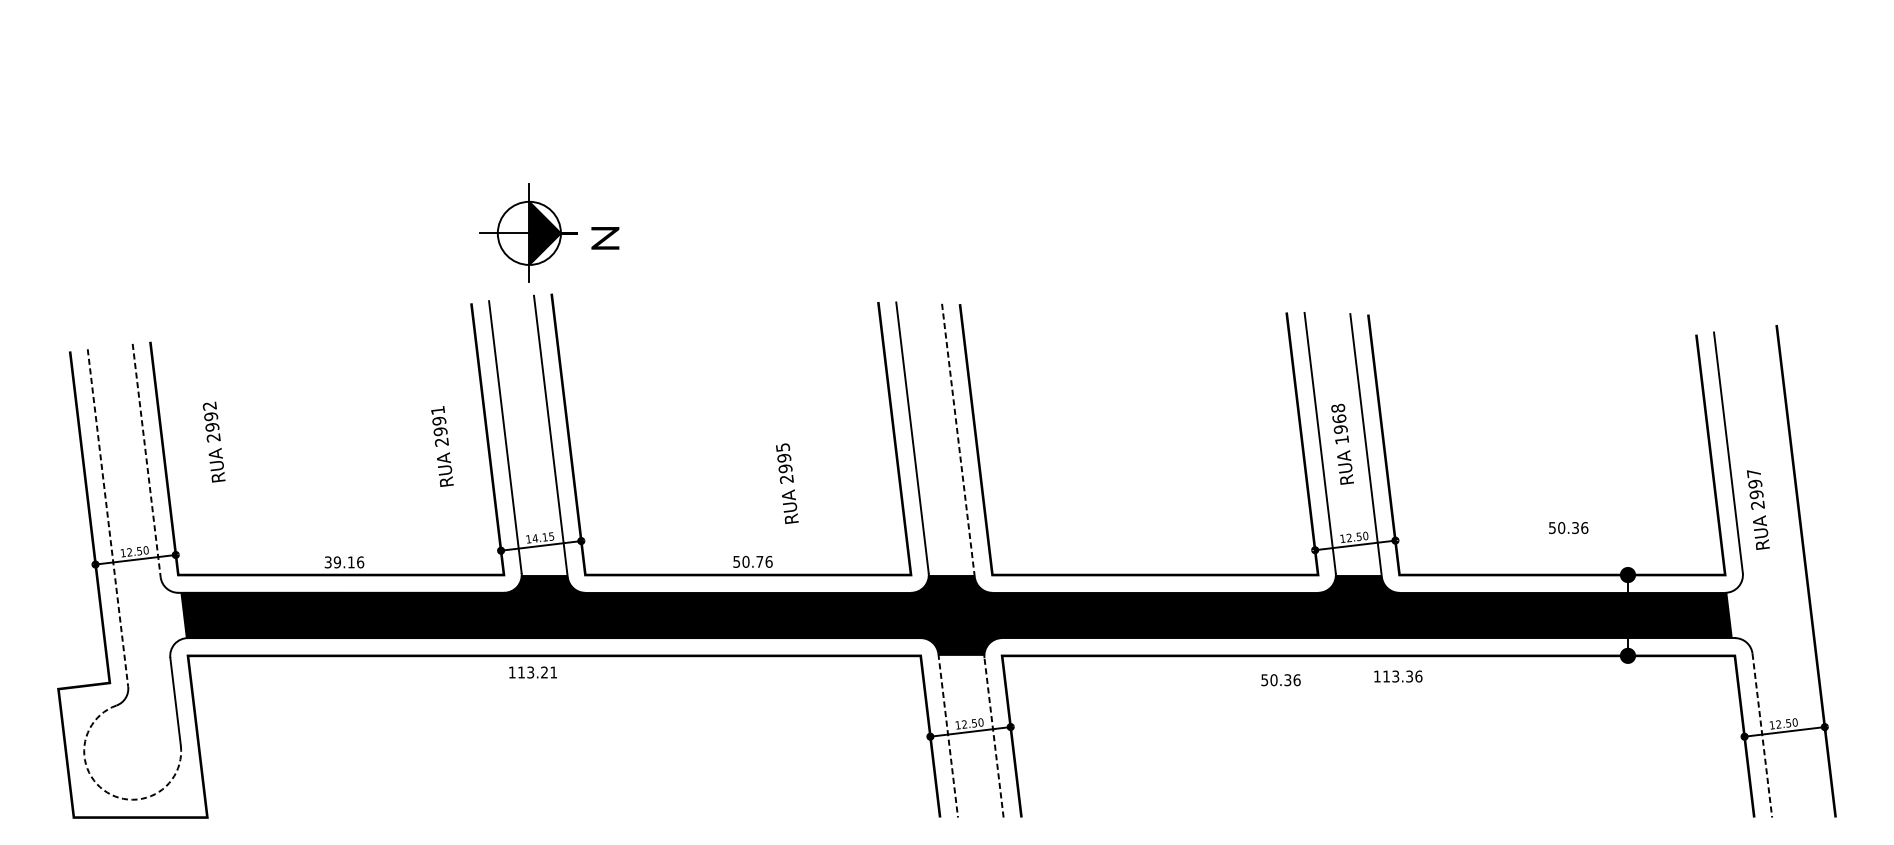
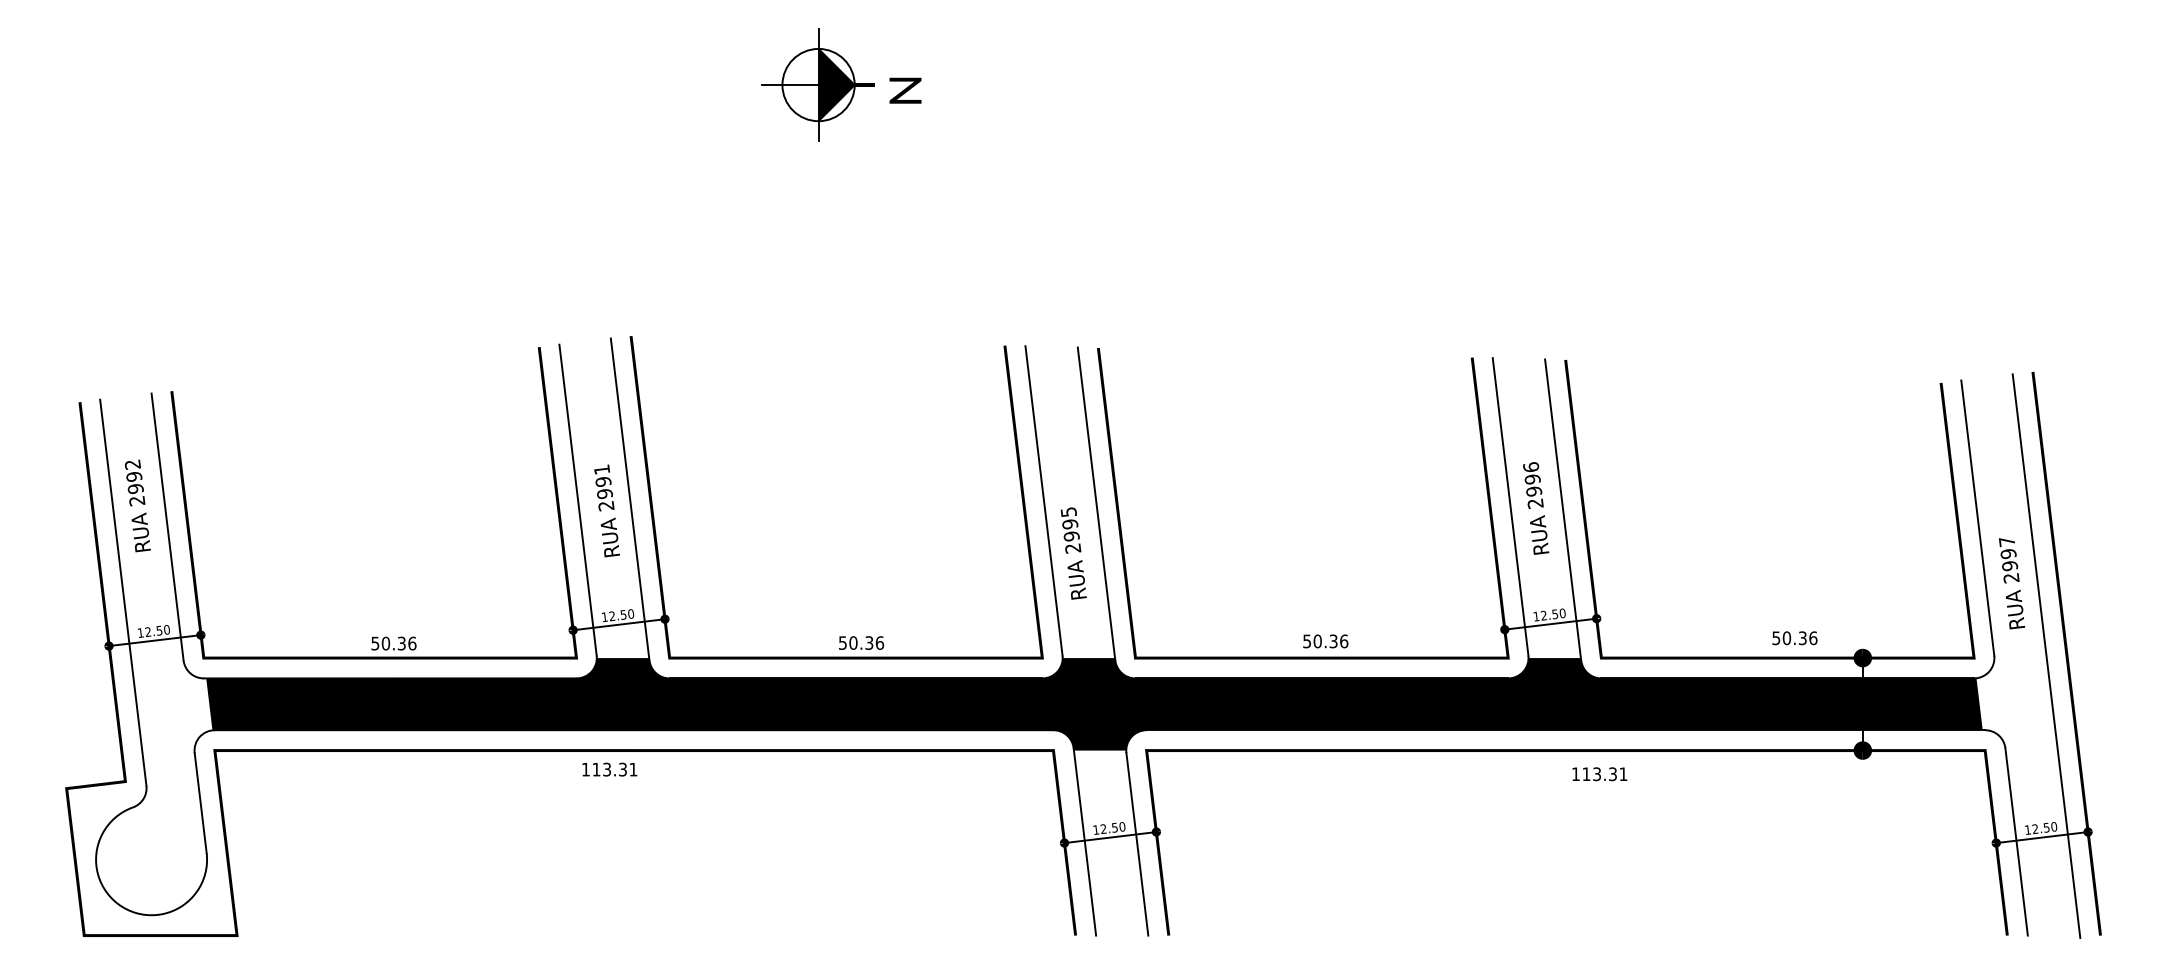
part: (549, 232) -> (841, 84), moved
text: (1340, 424) -> (1533, 485), 1968 -> 2996
line: (958, 440) -> (1096, 504), dashed -> solid
text: (213, 441) -> (137, 505), moved
text: (441, 446) -> (606, 510), moved
line: (146, 460) -> (167, 527), dashed -> solid
text: (787, 483) -> (1073, 553), moved
line: (108, 518) -> (123, 593), dashed -> solid
text: (1568, 528) -> (1794, 638), moved
text: (543, 537) -> (621, 615), 14.15 -> 12.50
text: (760, 561) -> (869, 642), 50.76 -> 50.36
text: (339, 562) -> (388, 643), 39.16 -> 50.36
line: (1788, 573) -> (2046, 656), added
text: (544, 672) -> (622, 769), 113.21 -> 113.31
text: (1418, 676) -> (1623, 774), 113.36 -> 113.31
text: (1280, 680) -> (1325, 641), moved
line: (947, 736) -> (1084, 842), dashed -> solid
line: (1762, 736) -> (2016, 842), dashed -> solid
line: (994, 737) -> (1137, 844), dashed -> solid
arc: (107, 792) -> (122, 906), dashed -> solid

